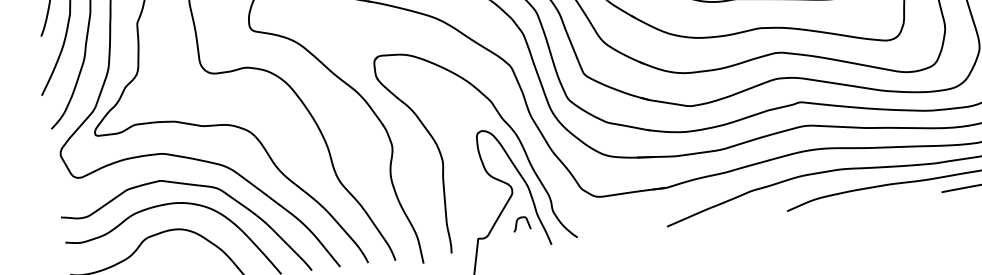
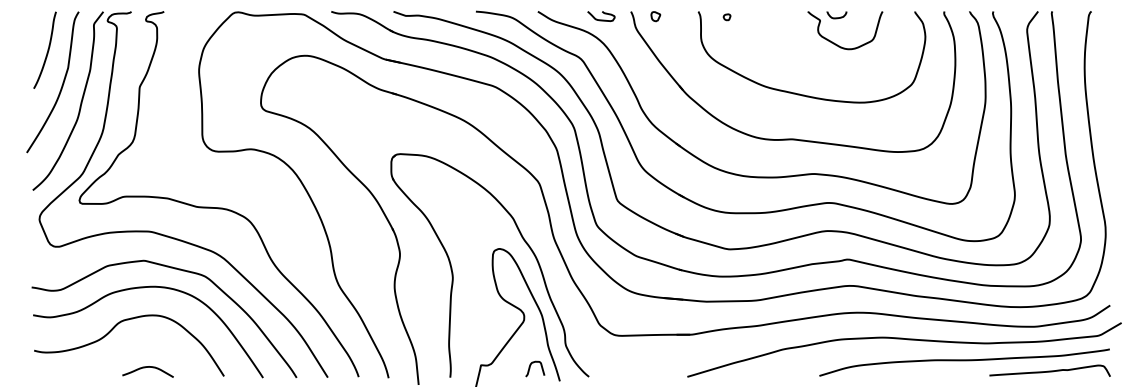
curve: (518, 221) -> (531, 365), moved

